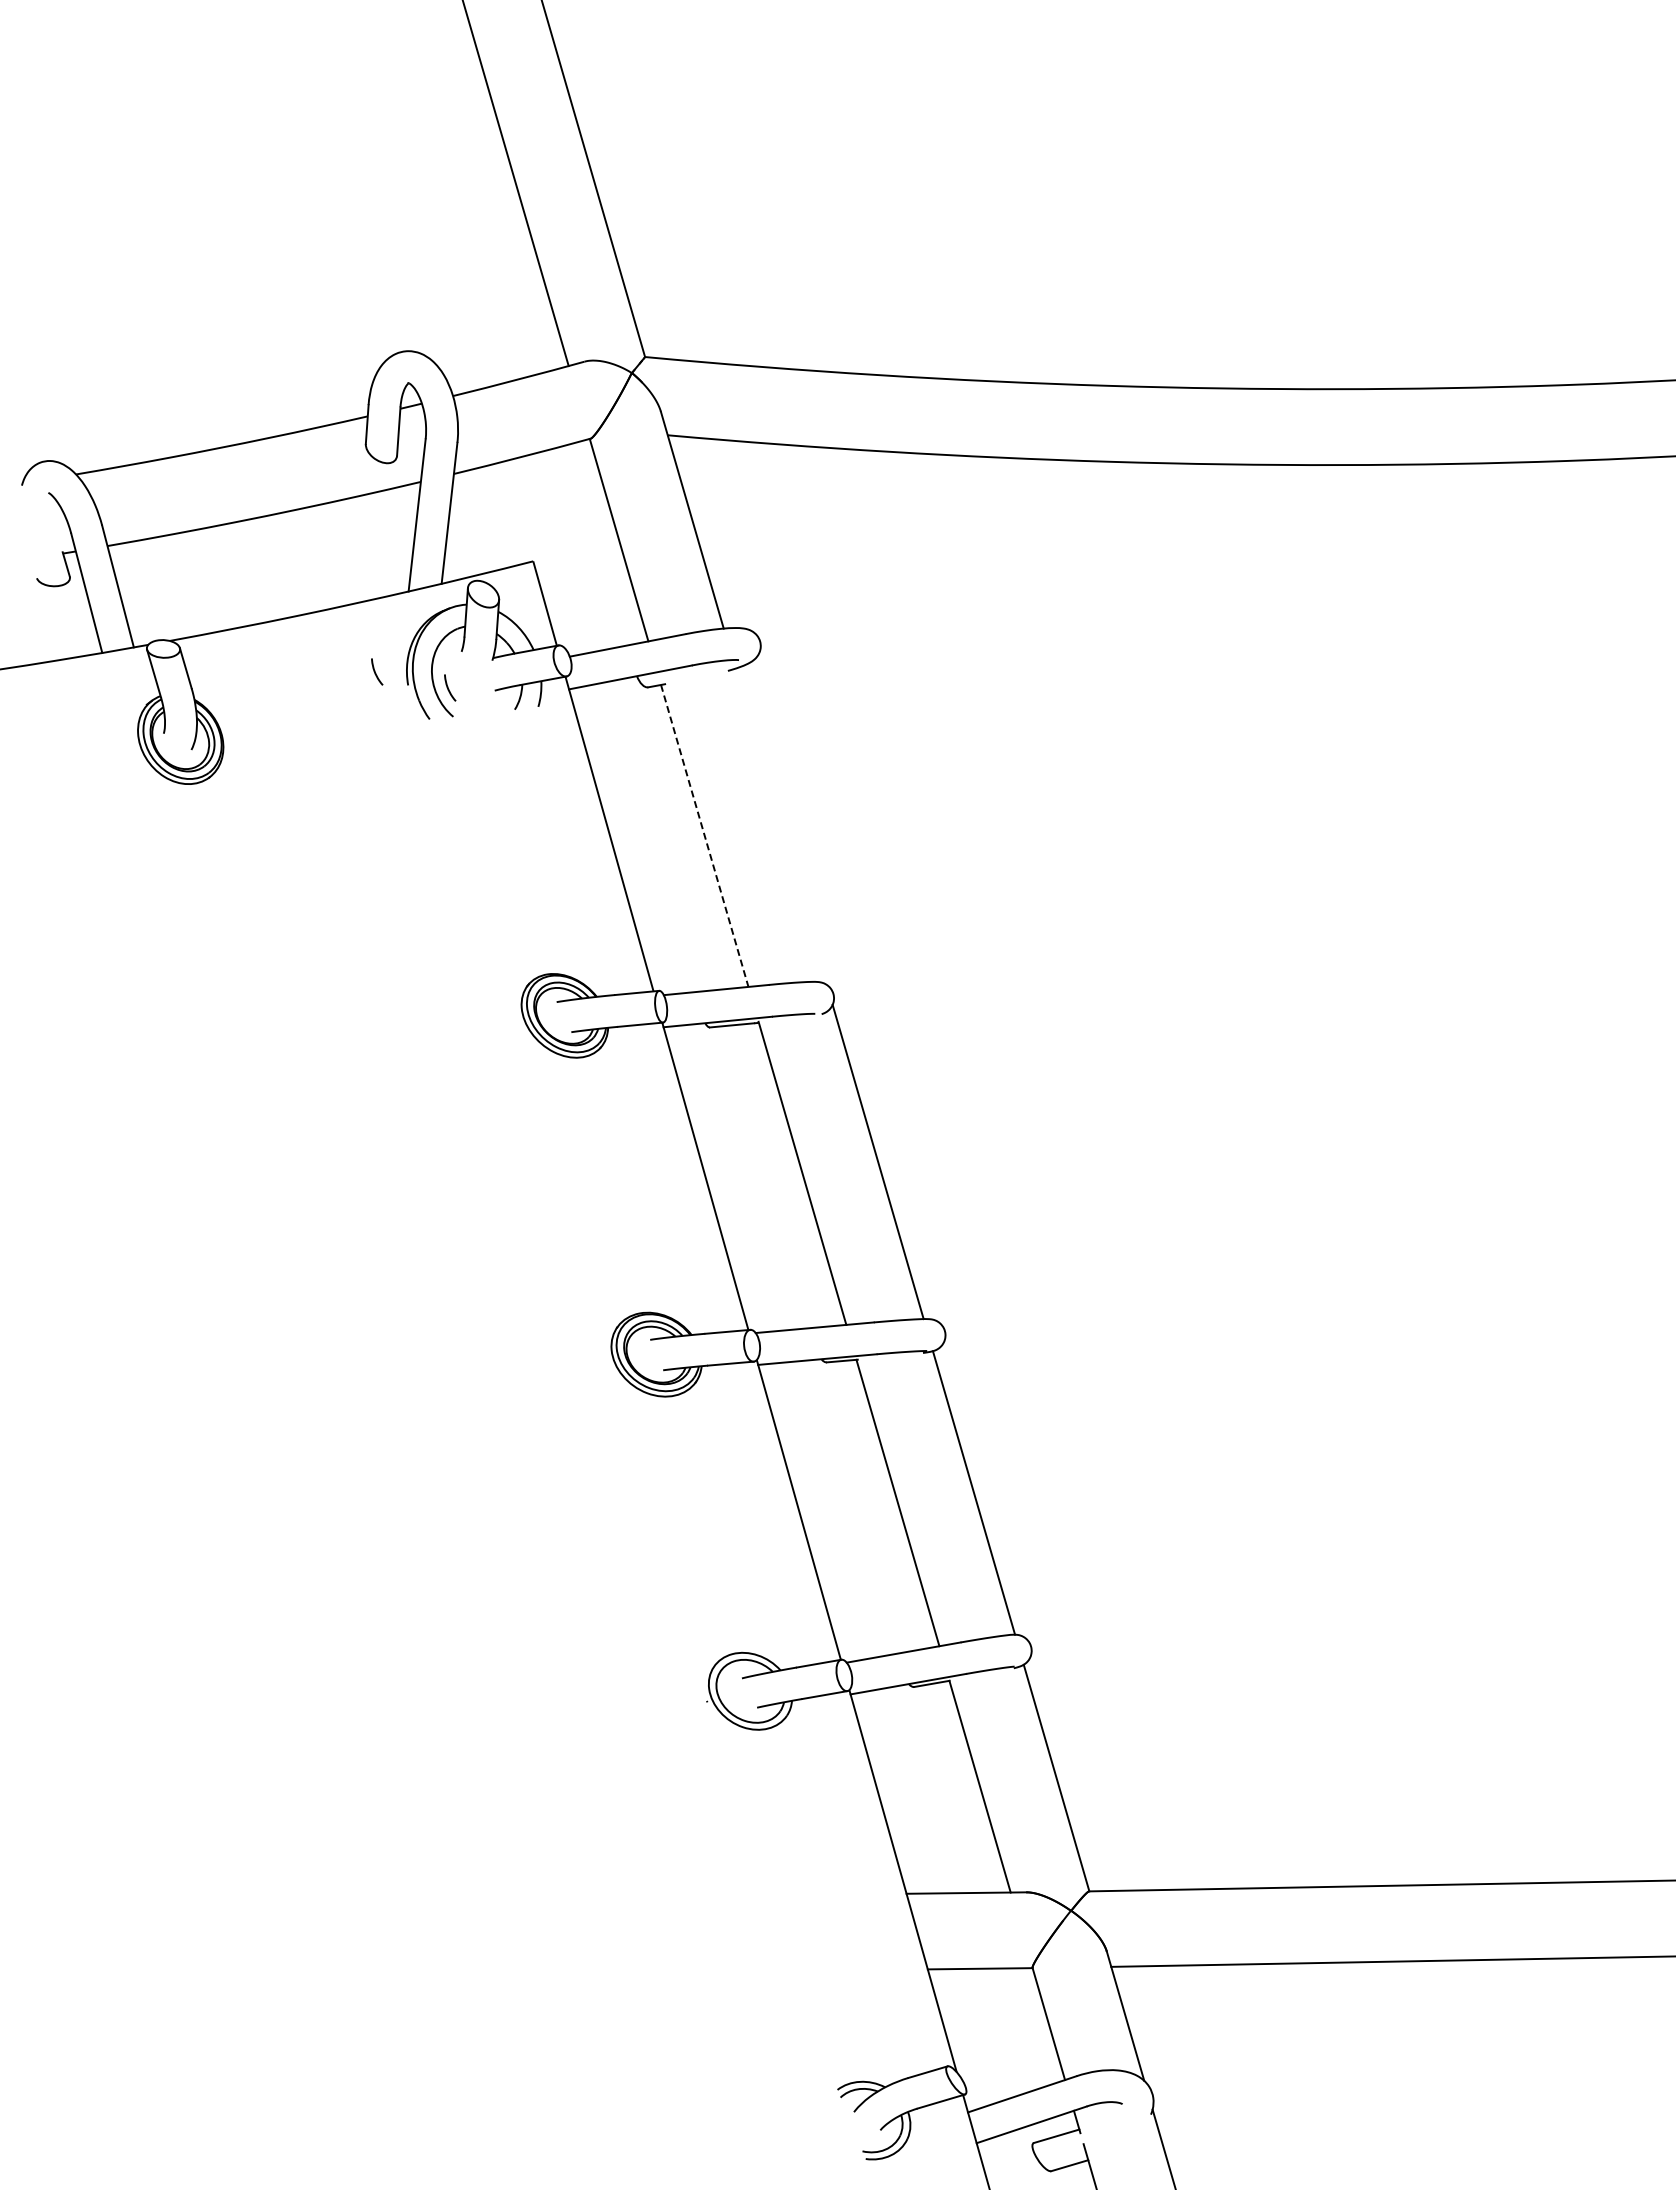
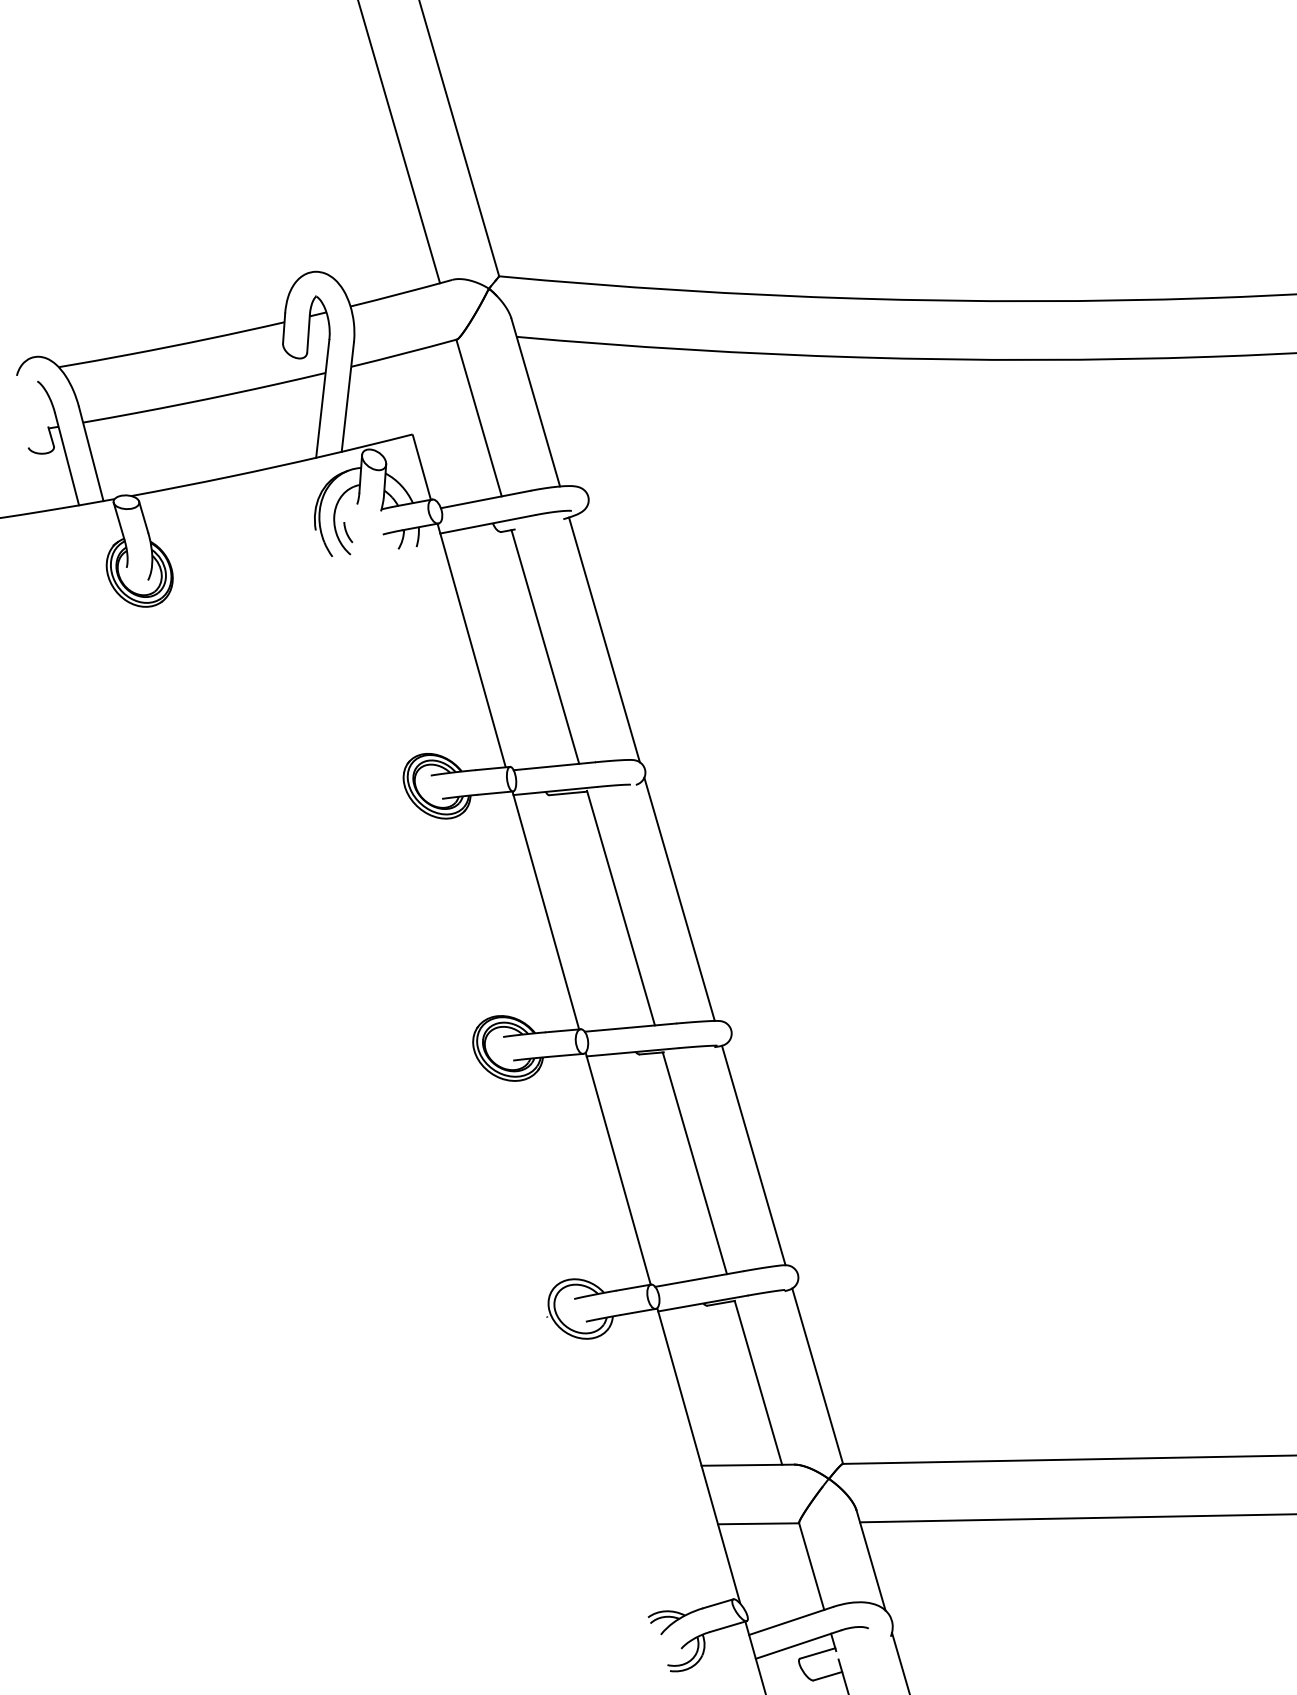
curve: (375, 671) -> (290, 519), removed
line: (780, 826) -> (603, 639), added
line: (704, 836) -> (545, 647), dashed -> solid

